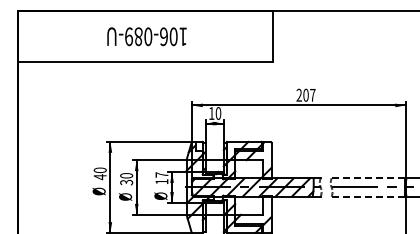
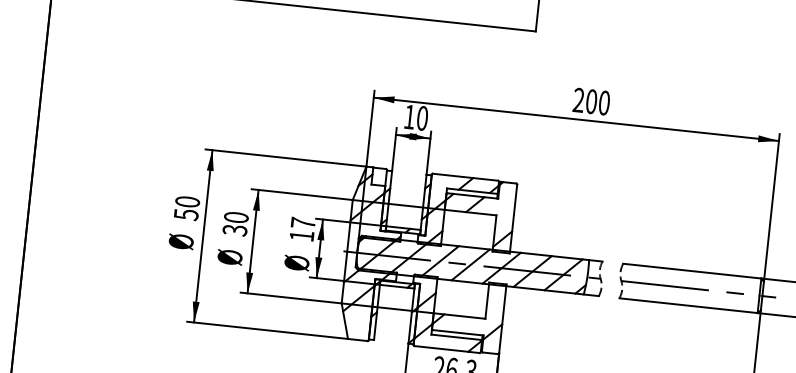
text: (312, 94) -> (603, 101), 207 -> 200
text: (100, 177) -> (186, 215), 40 -> 50
line: (368, 178) -> (692, 271), dashed -> solid
line: (368, 196) -> (689, 305), dashed -> solid

